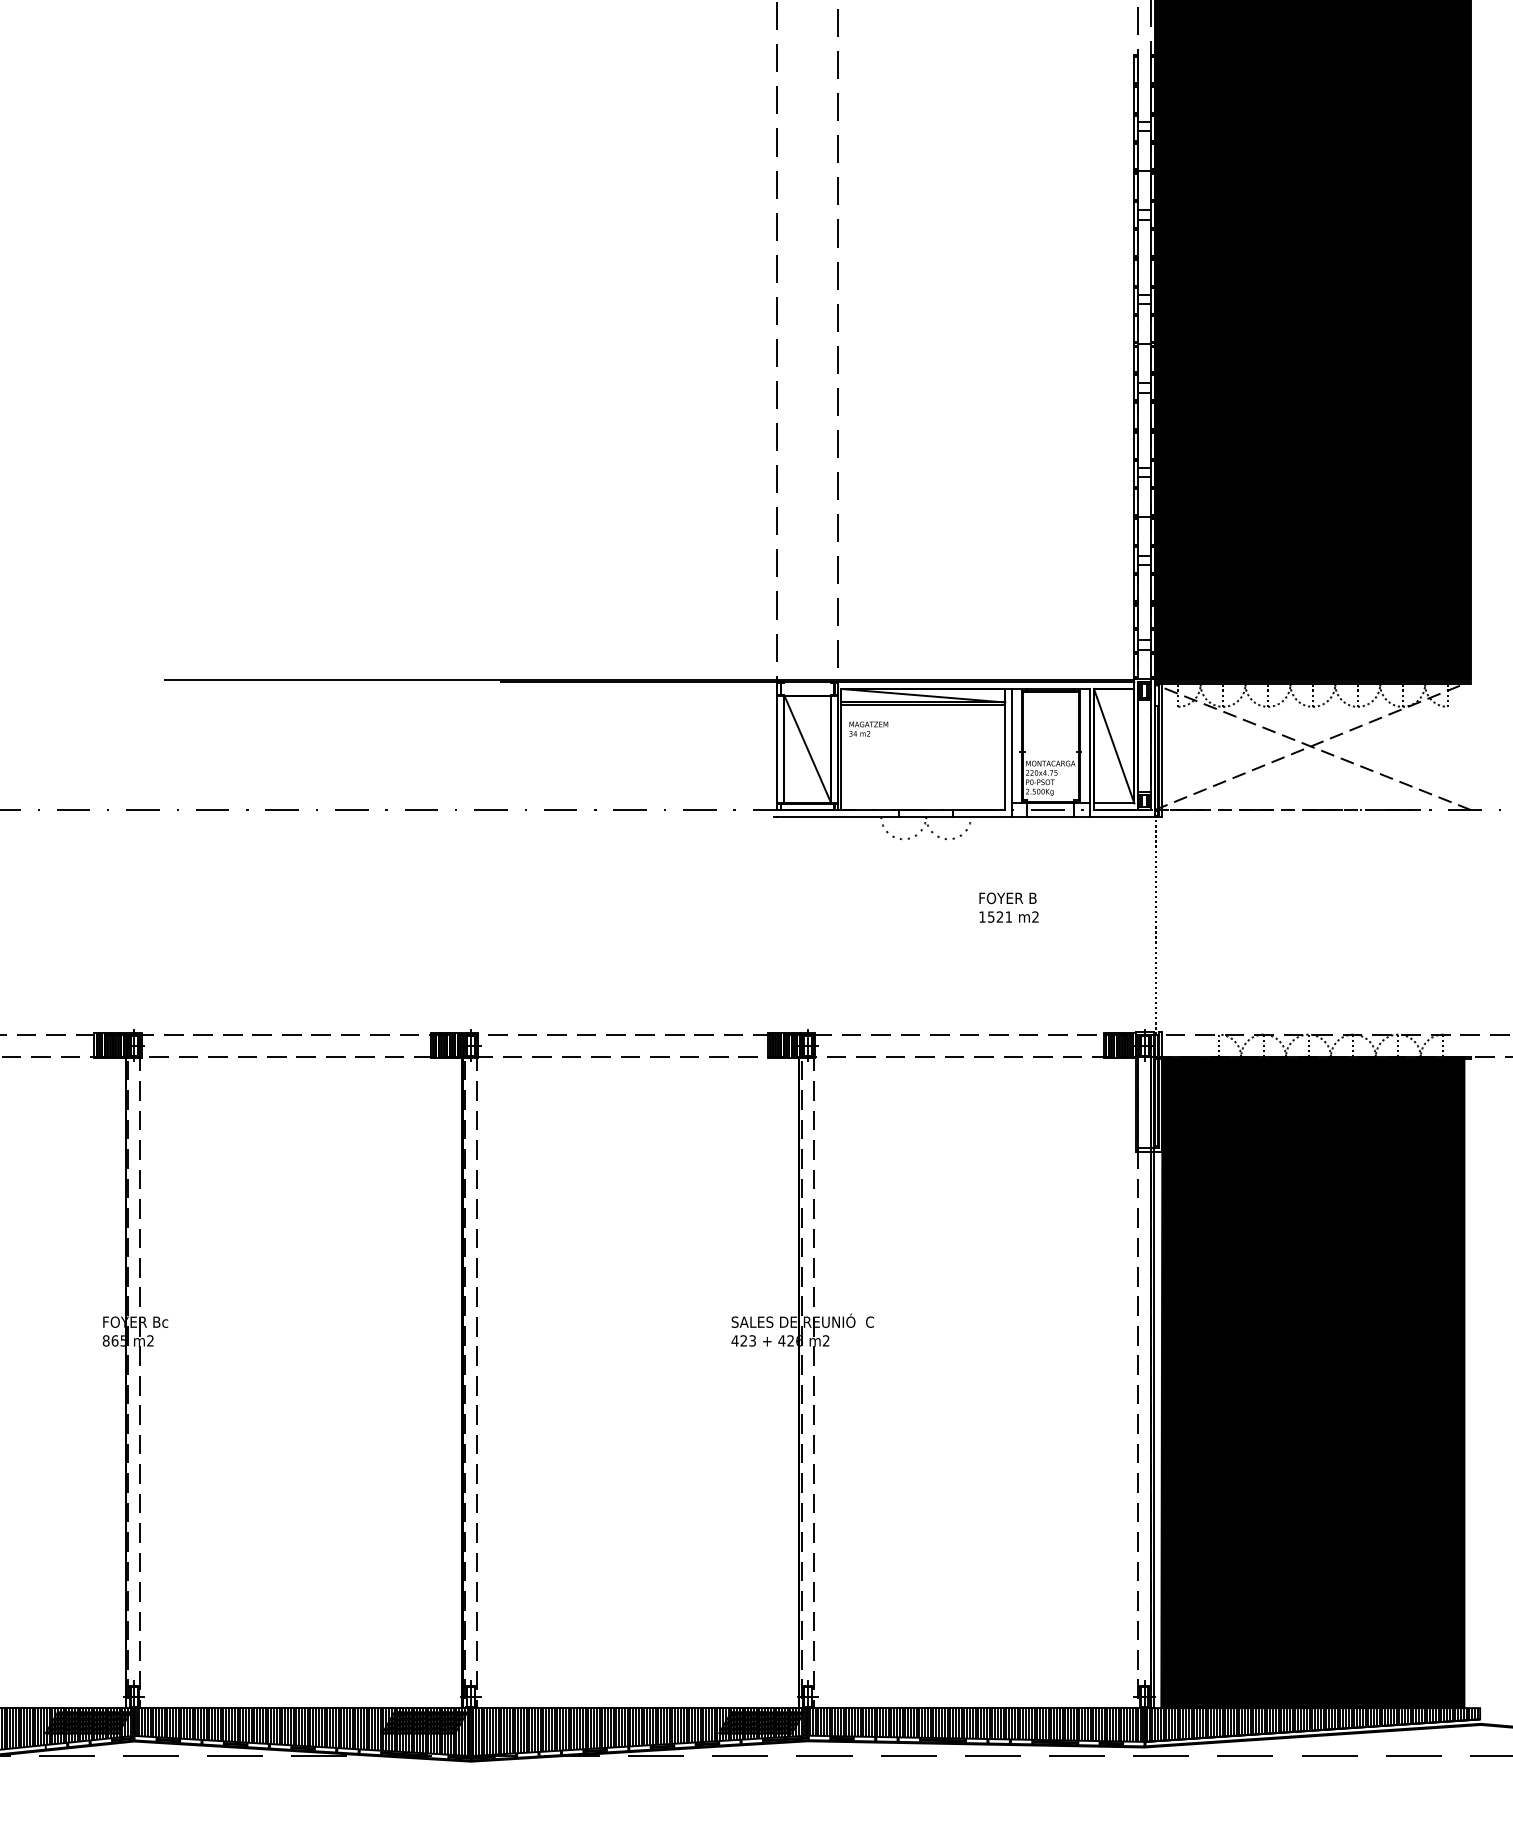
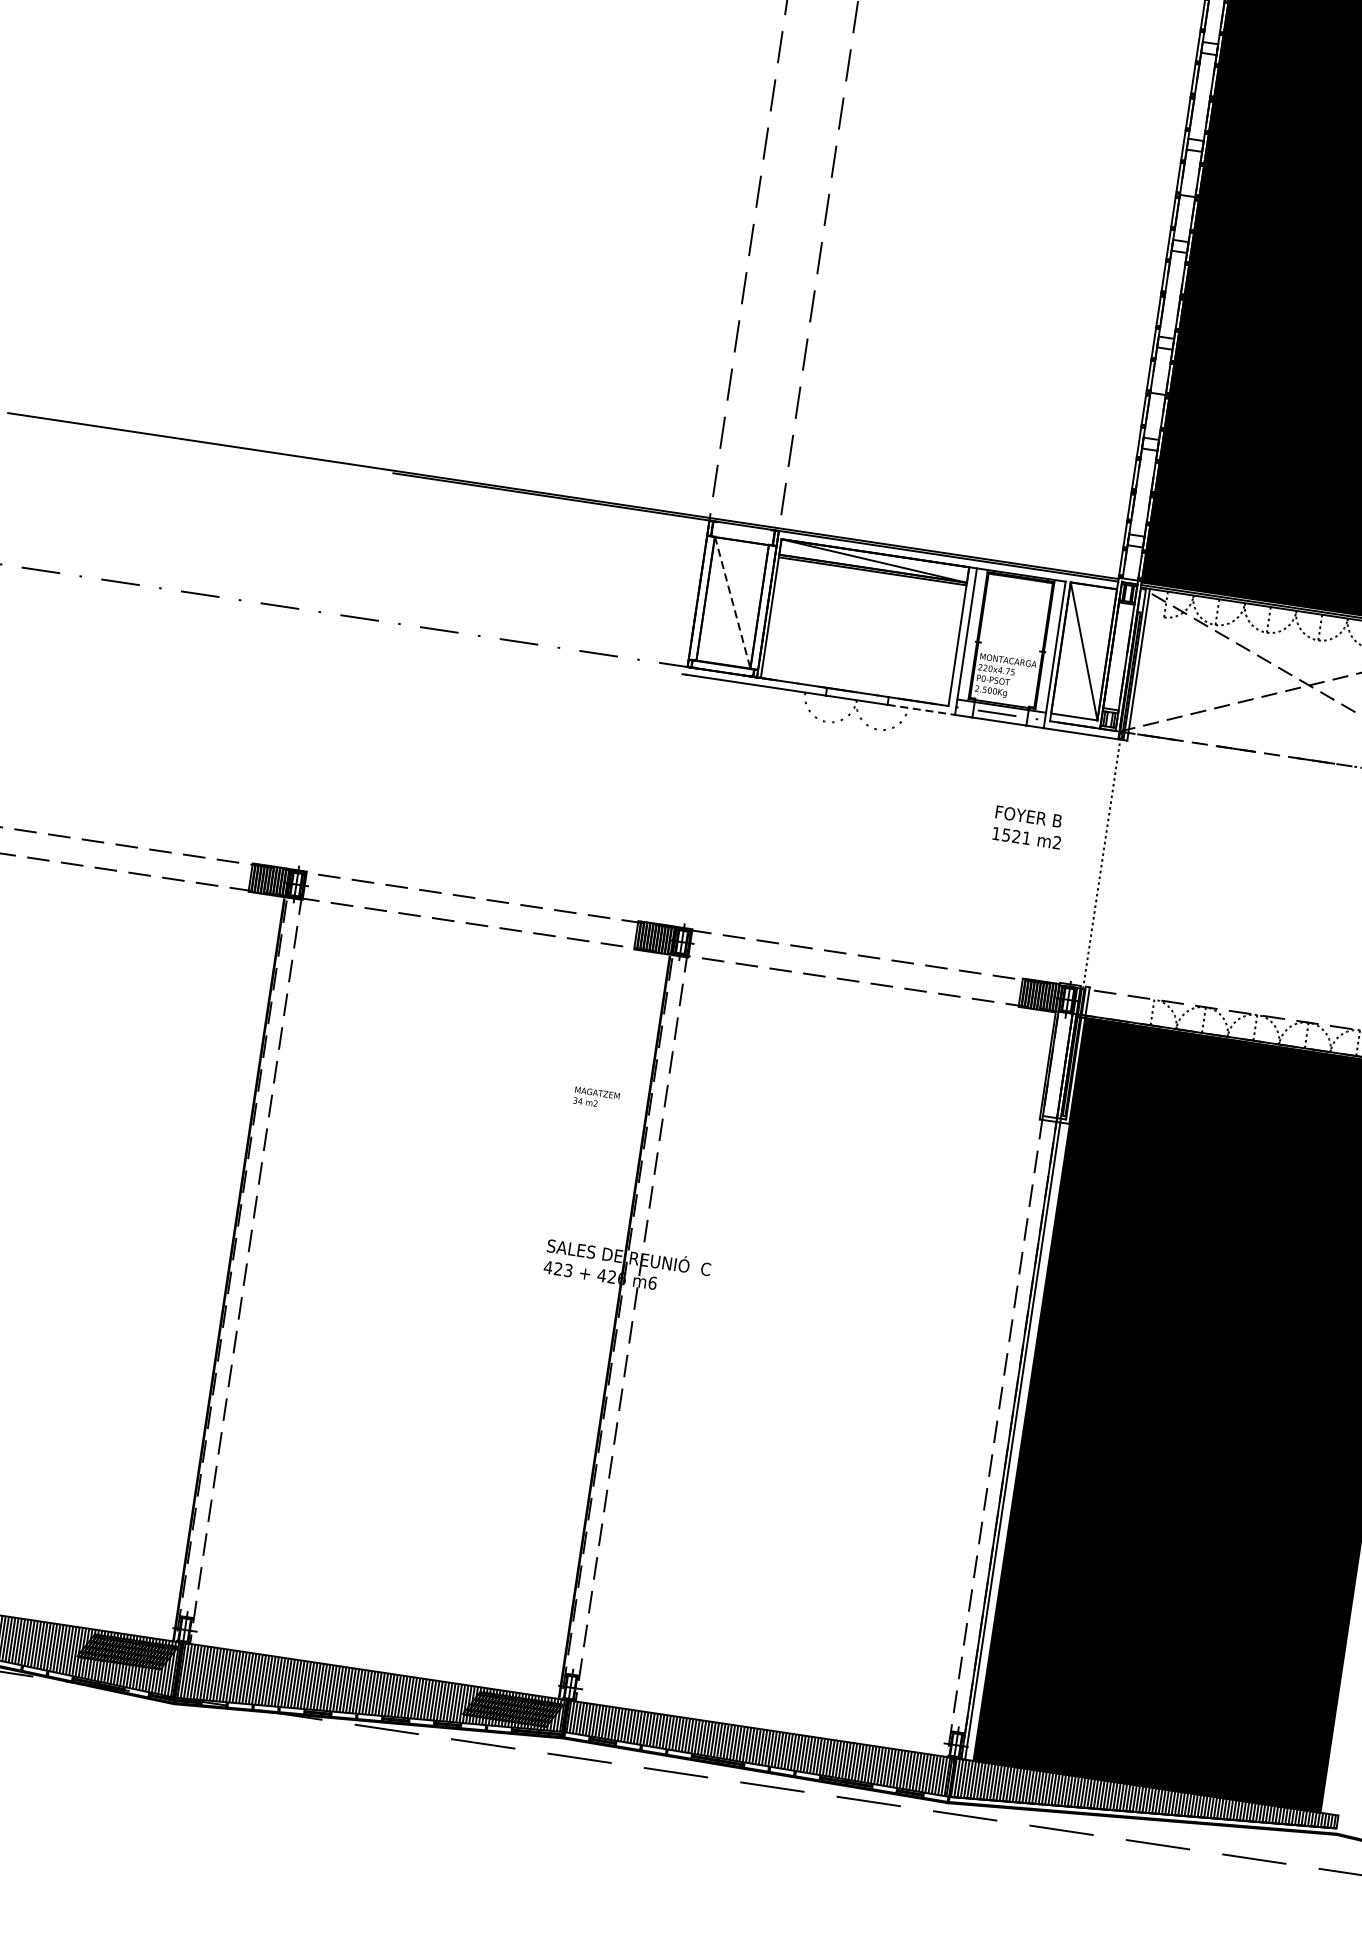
text: (868, 728) -> (596, 1097), moved
line: (807, 749) -> (732, 602), solid -> dashed
line: (983, 816) -> (922, 709), solid -> dashed
text: (1008, 907) -> (1027, 827), moved
text: (825, 1340) -> (651, 1282), m2 -> m6

